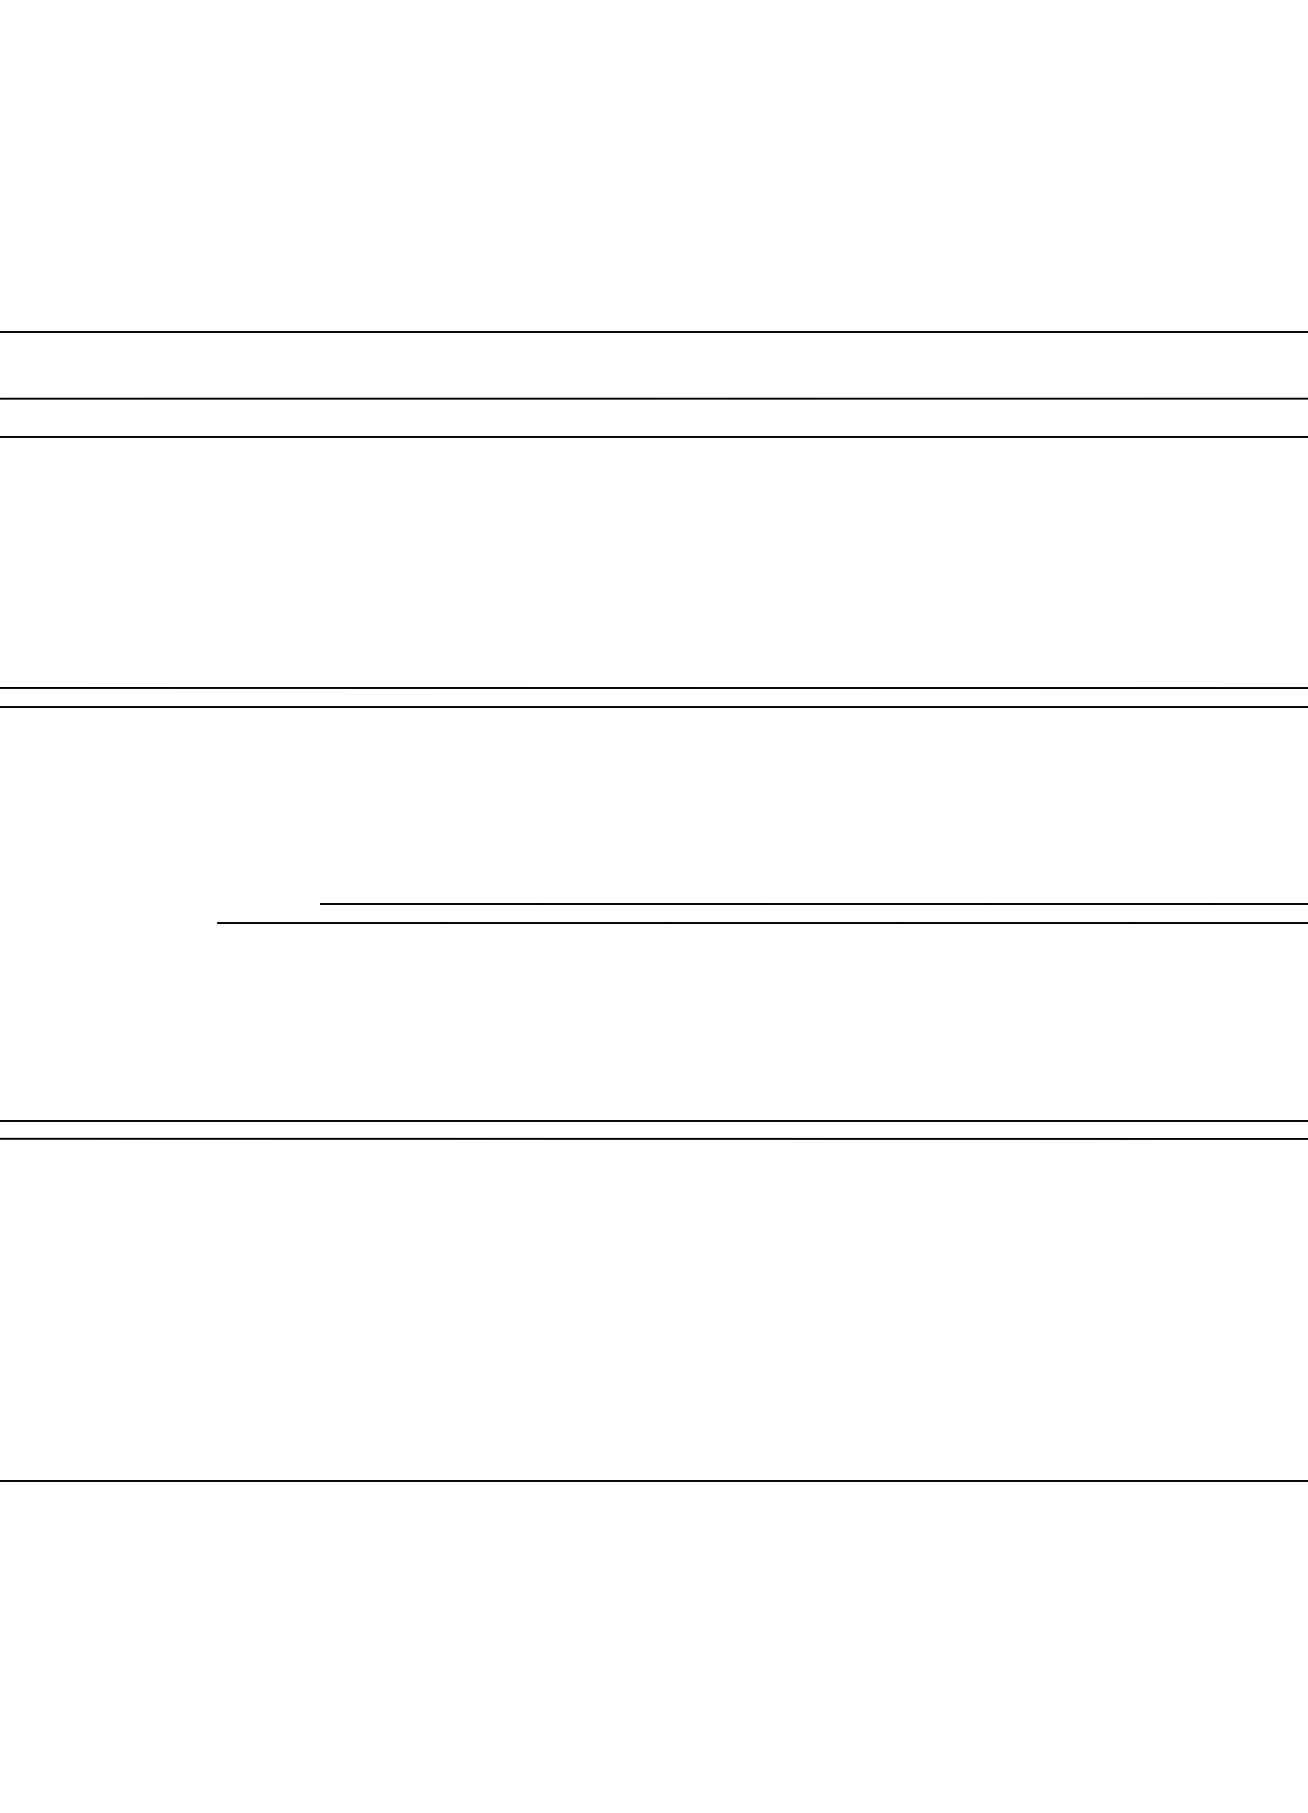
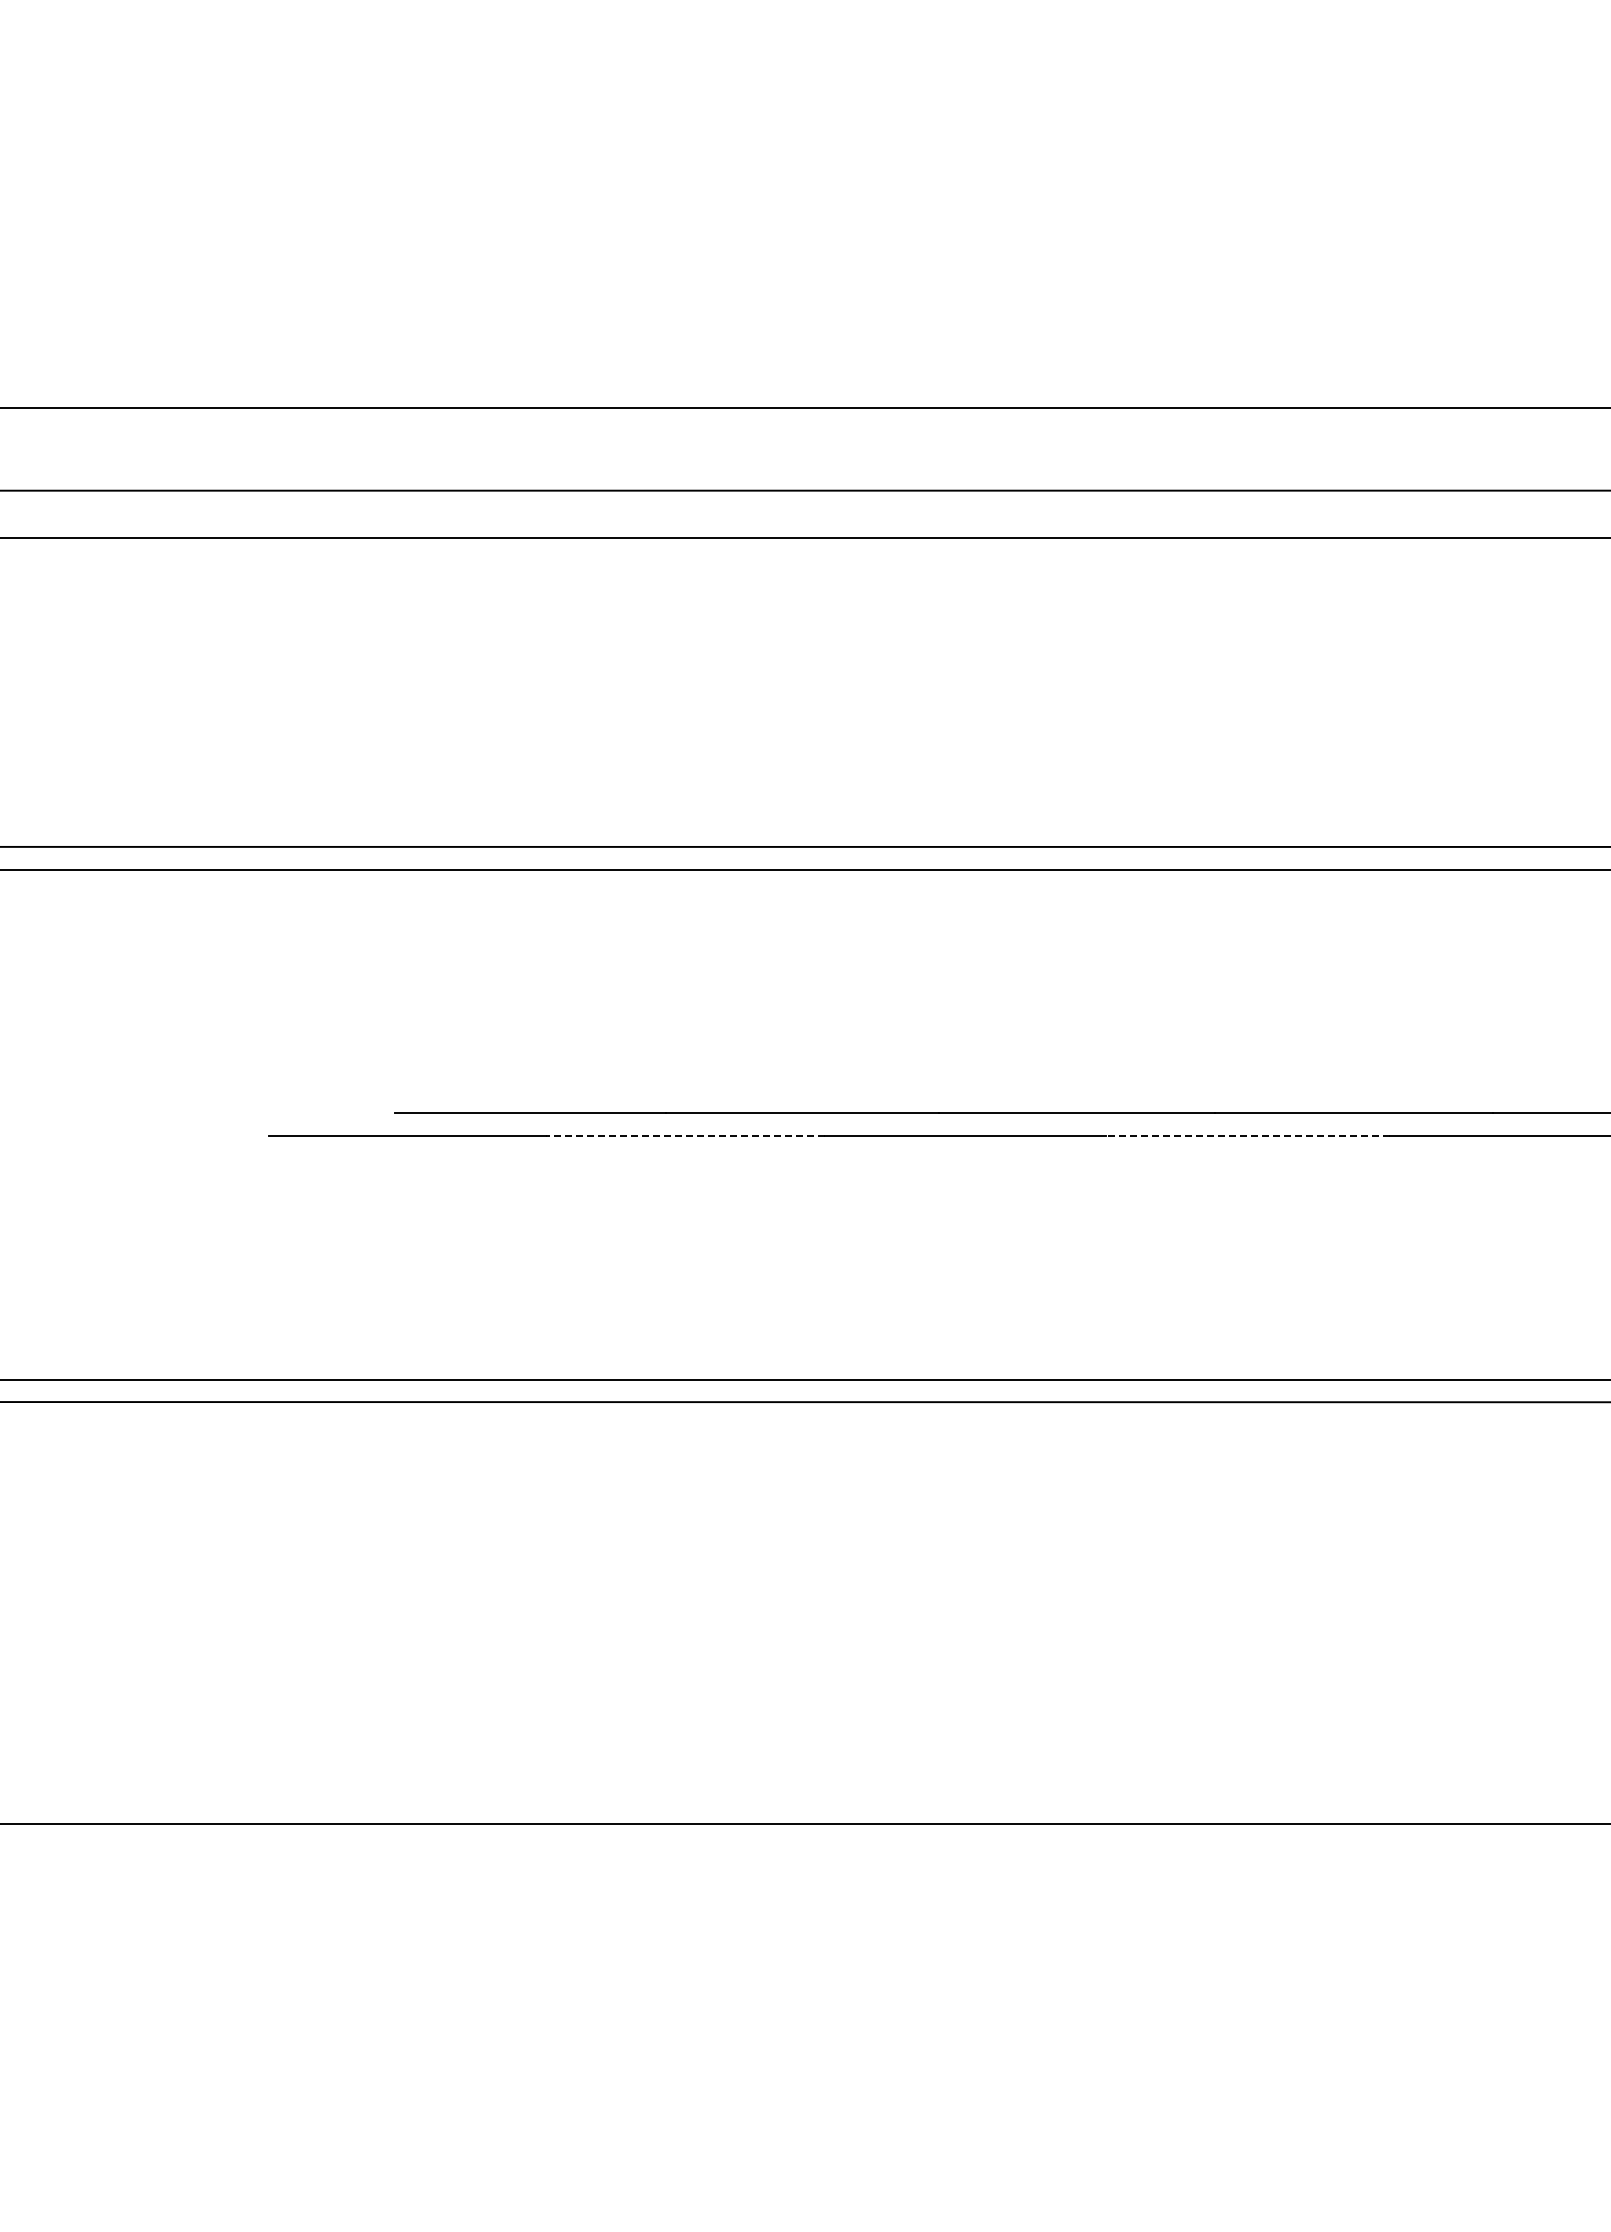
line: (556, 923) -> (685, 1136), solid -> dashed
line: (1013, 923) -> (1248, 1136), solid -> dashed

